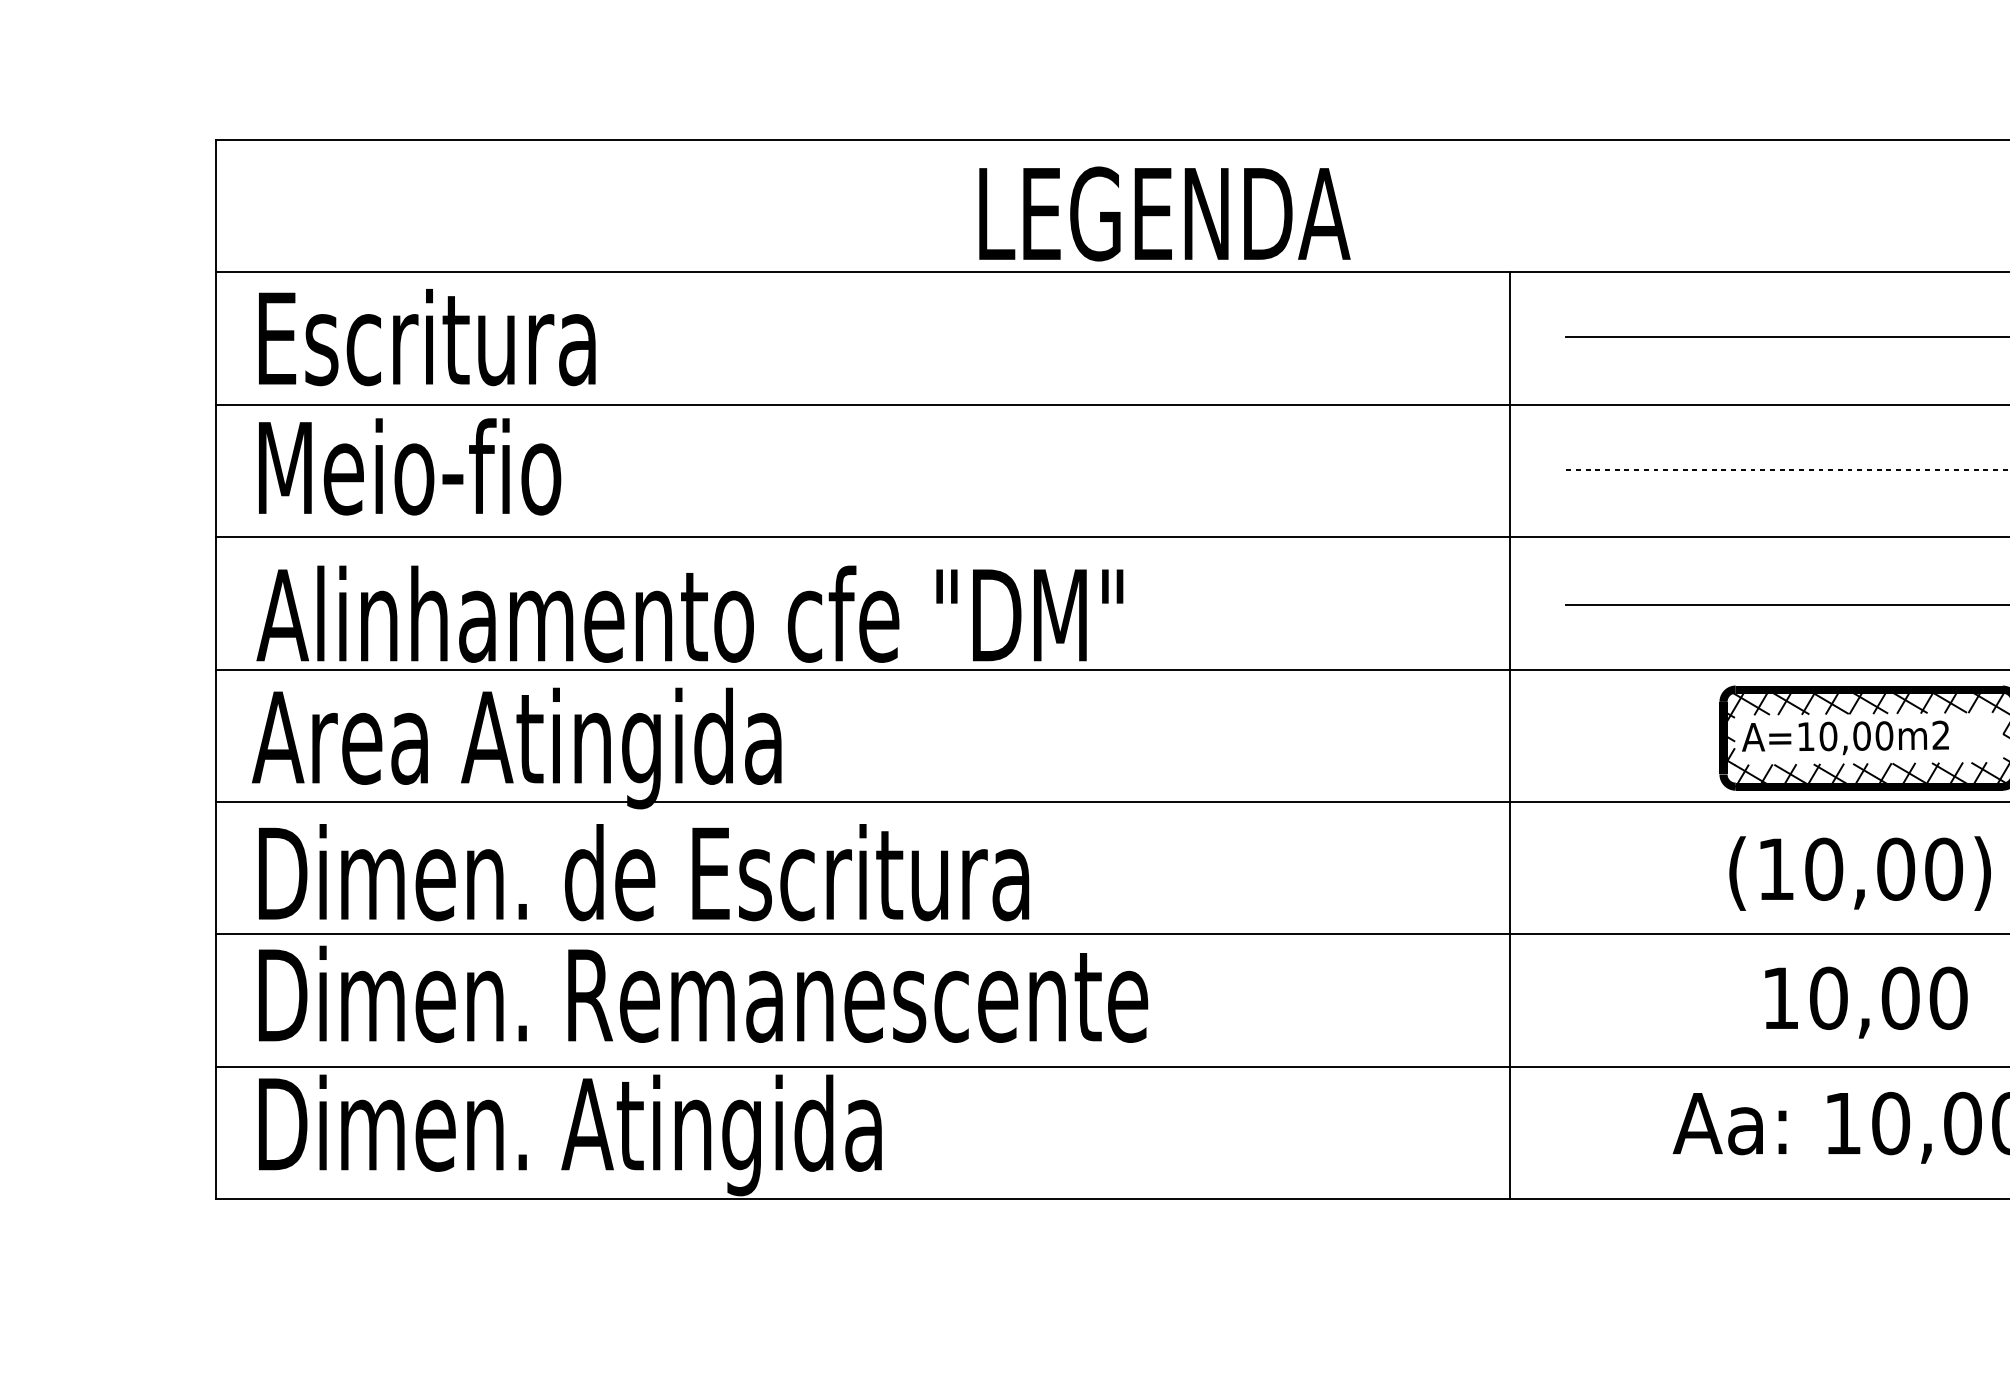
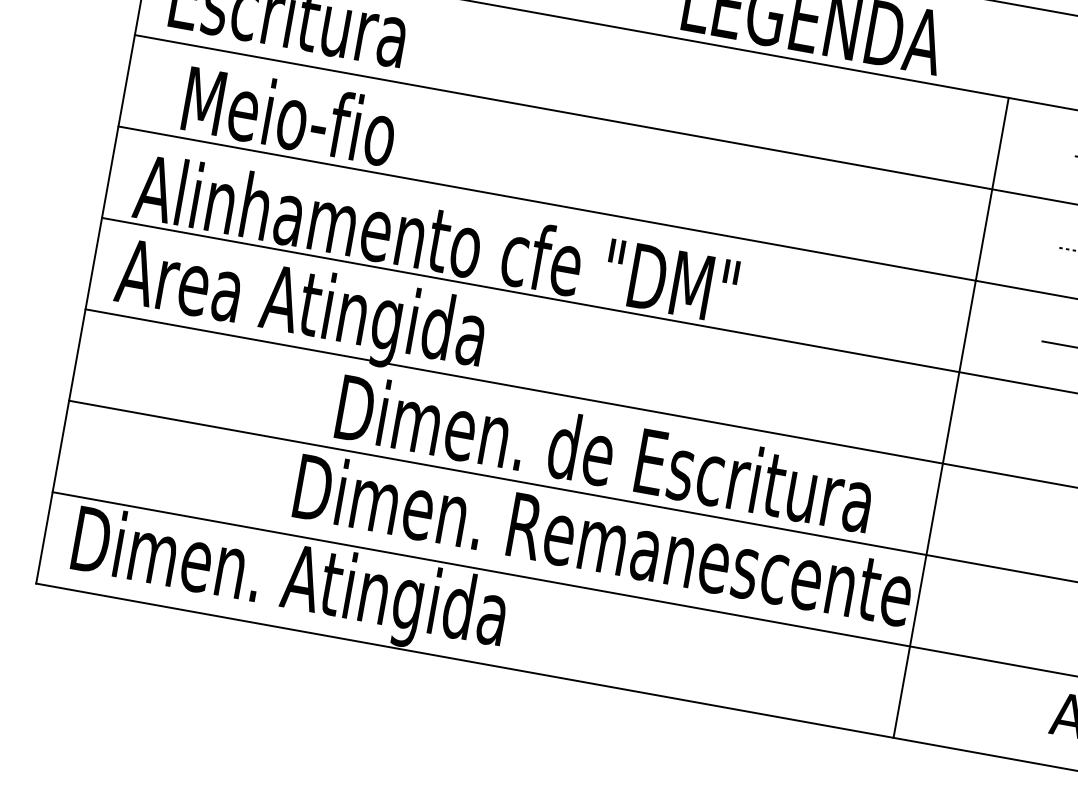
text: (410, 466) -> (290, 115), moved
line: (1510, 735) -> (951, 417), moved
text: (644, 872) -> (605, 453), moved
text: (703, 993) -> (604, 539), moved

